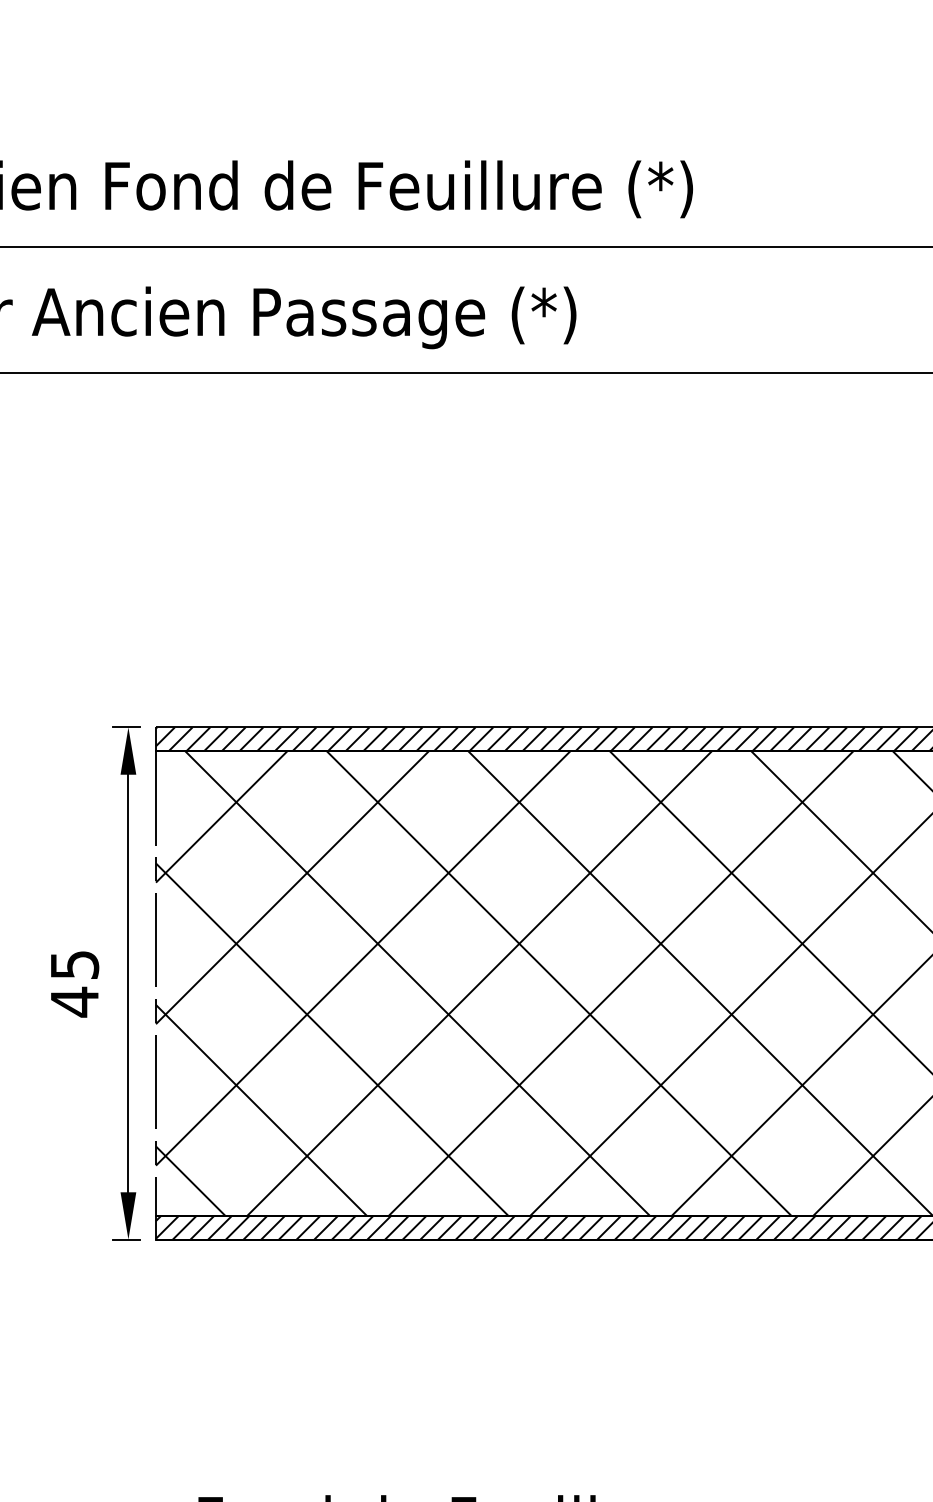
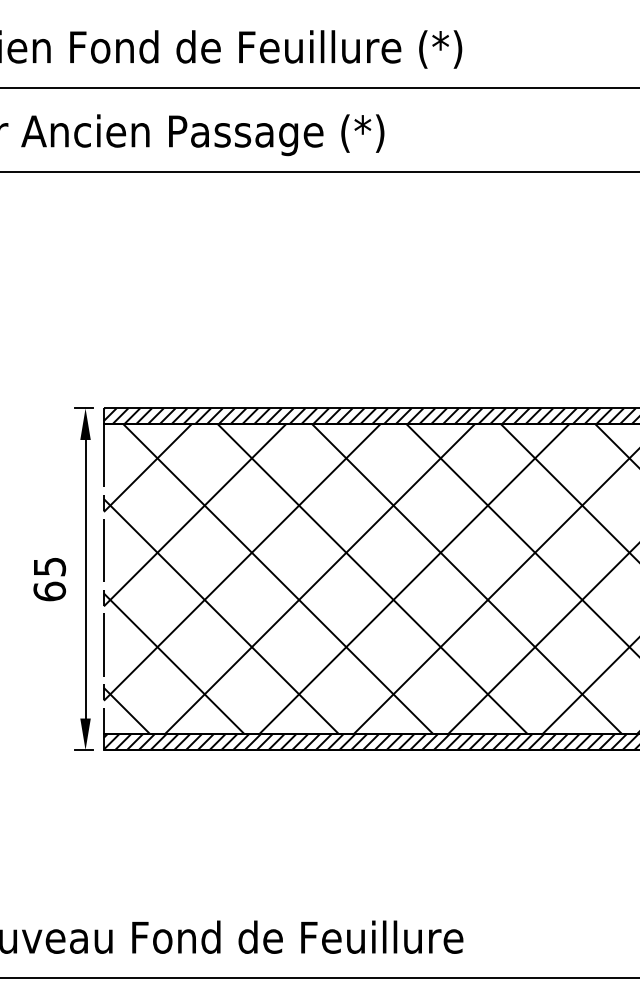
text: (74, 1001) -> (49, 591), 45 -> 65

